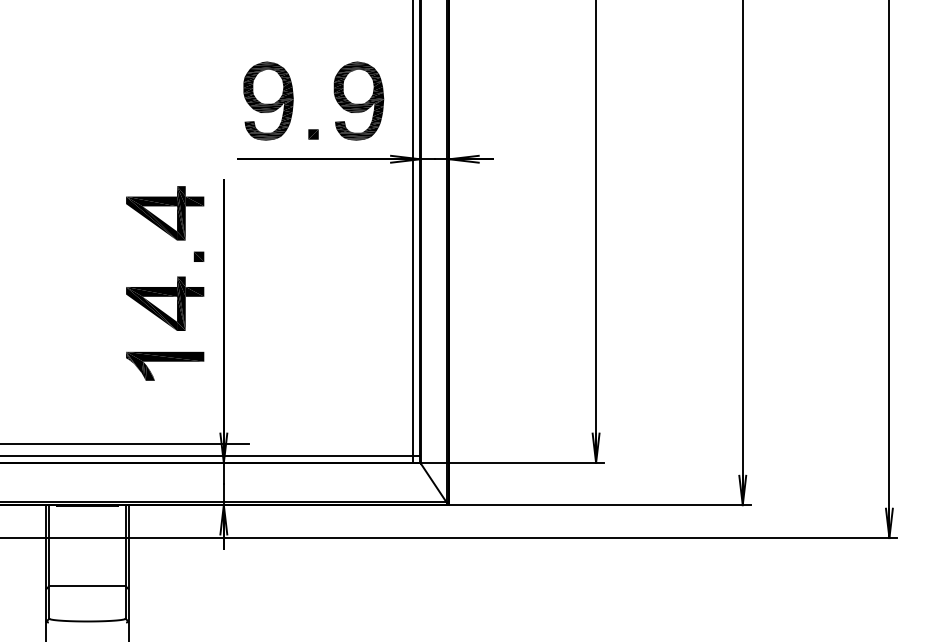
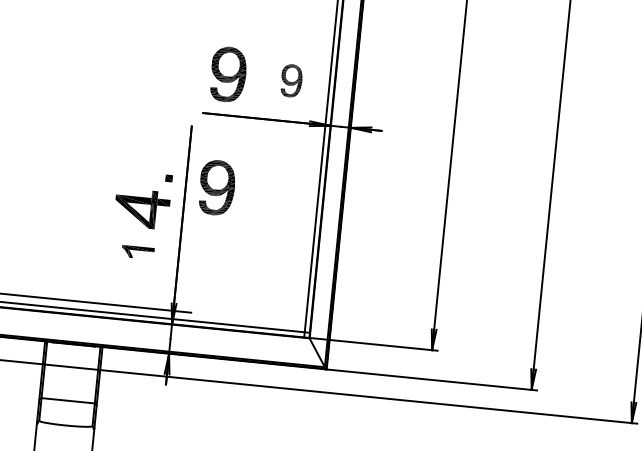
part: (358, 100) -> (291, 80), size x0.6
part: (313, 134) -> (257, 101), removed
part: (165, 213) -> (148, 145), removed
part: (268, 262) -> (217, 187), added
part: (165, 365) -> (138, 252), size x0.6

